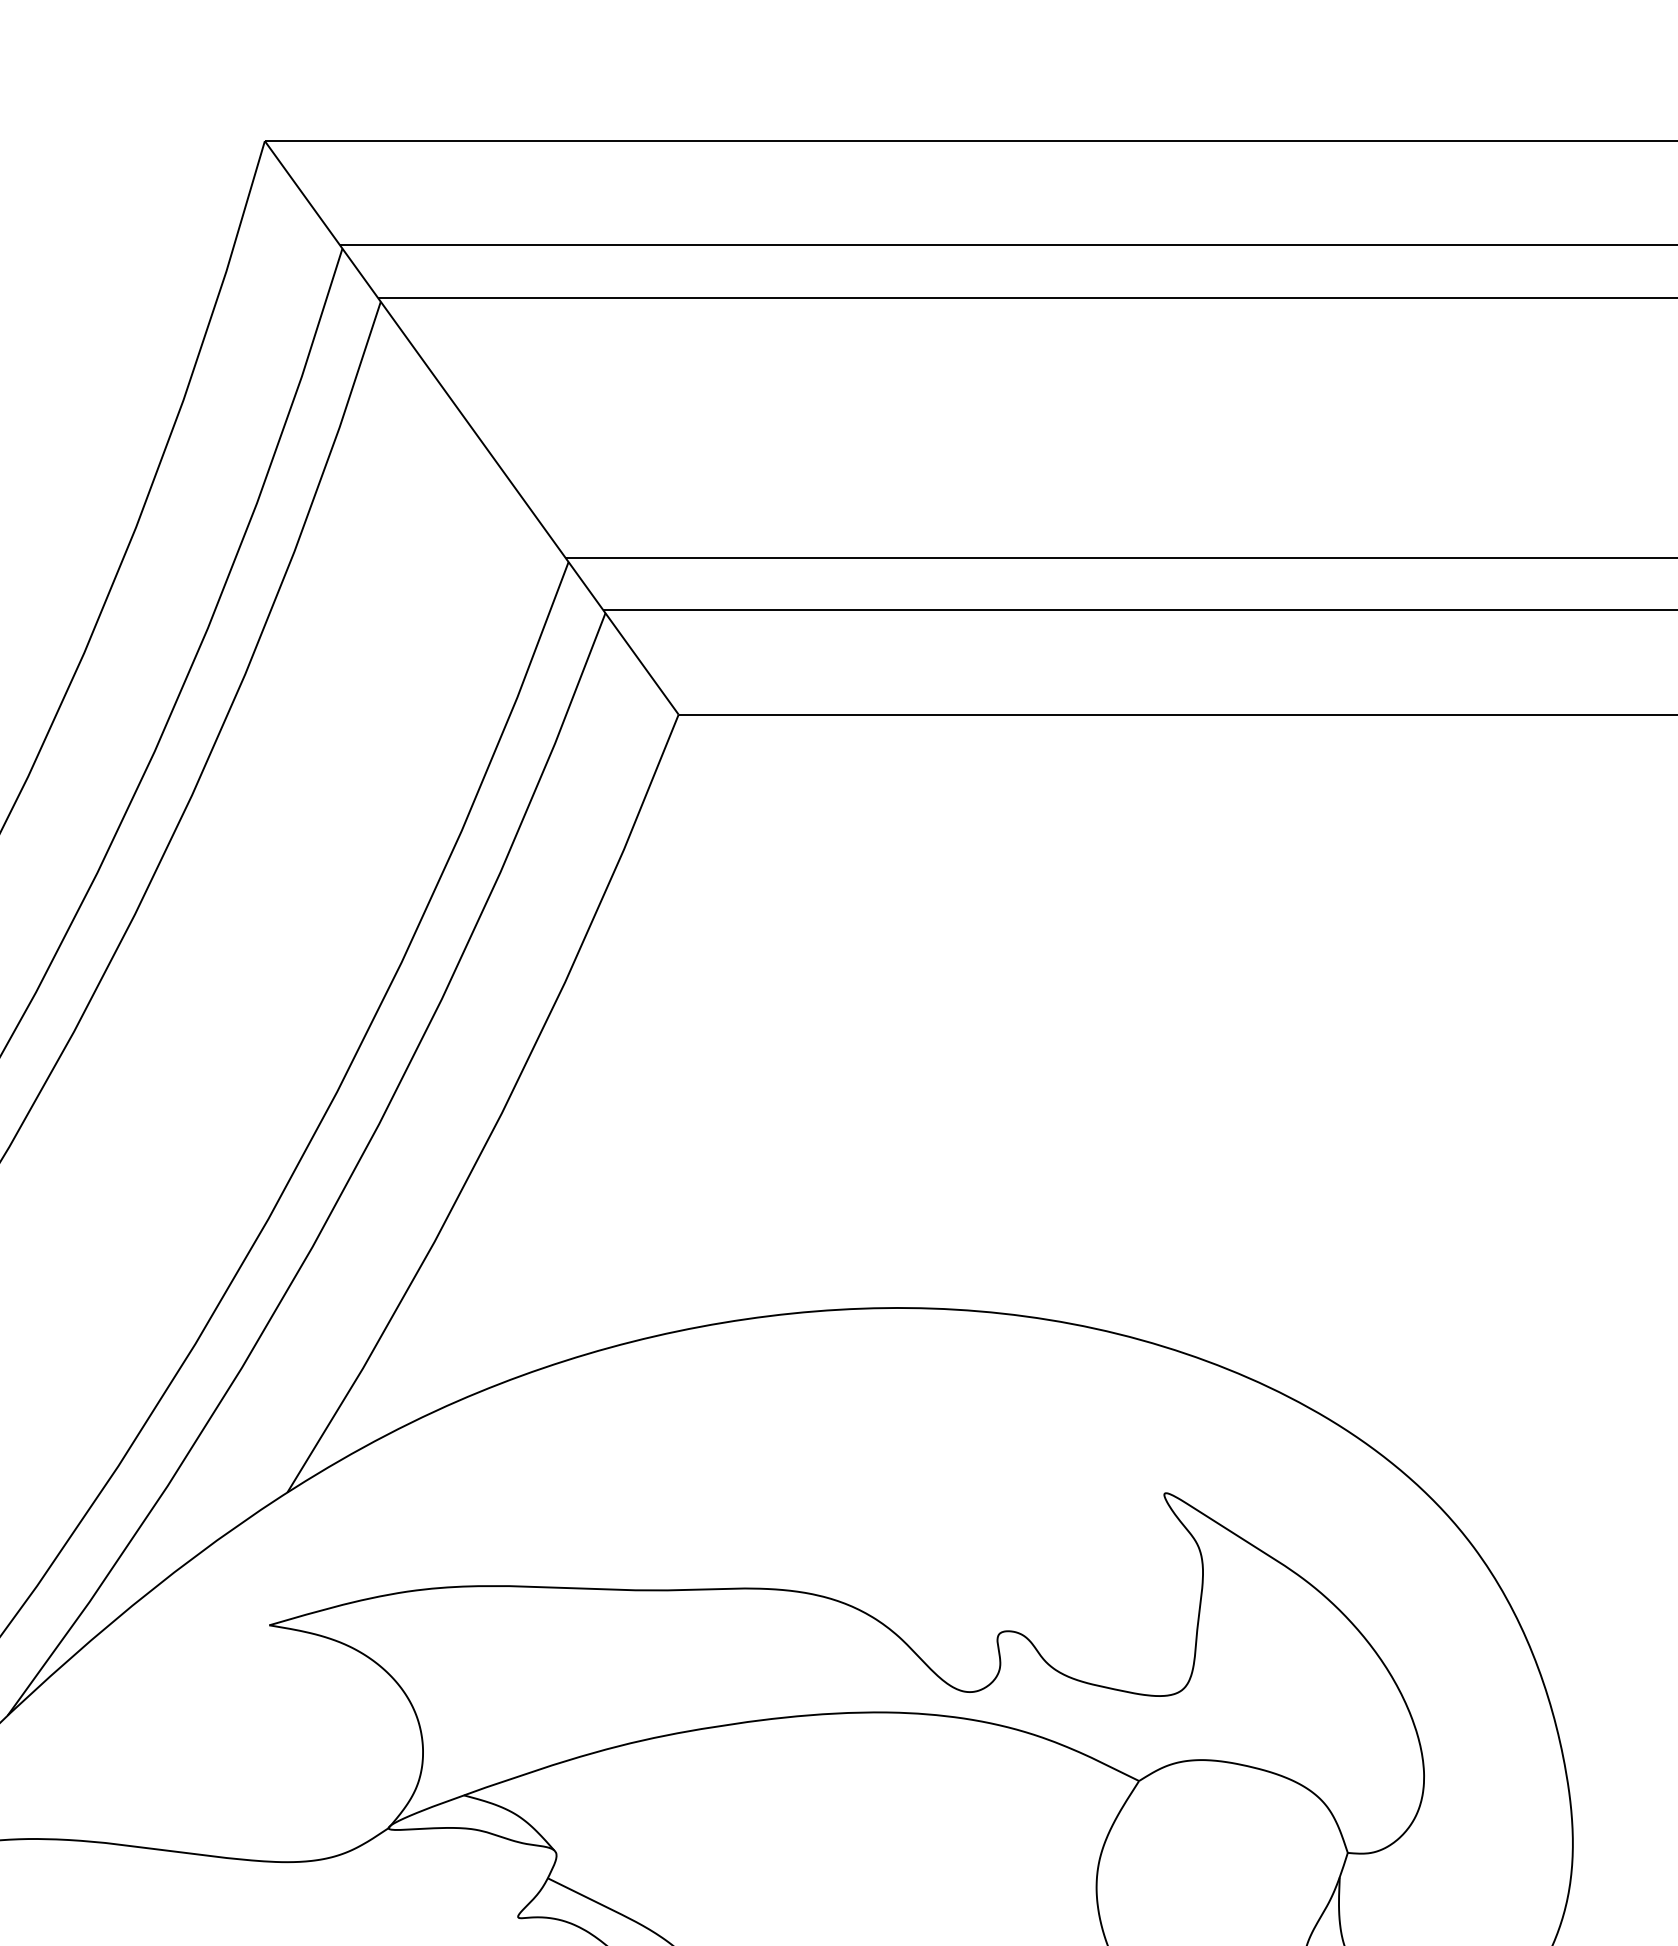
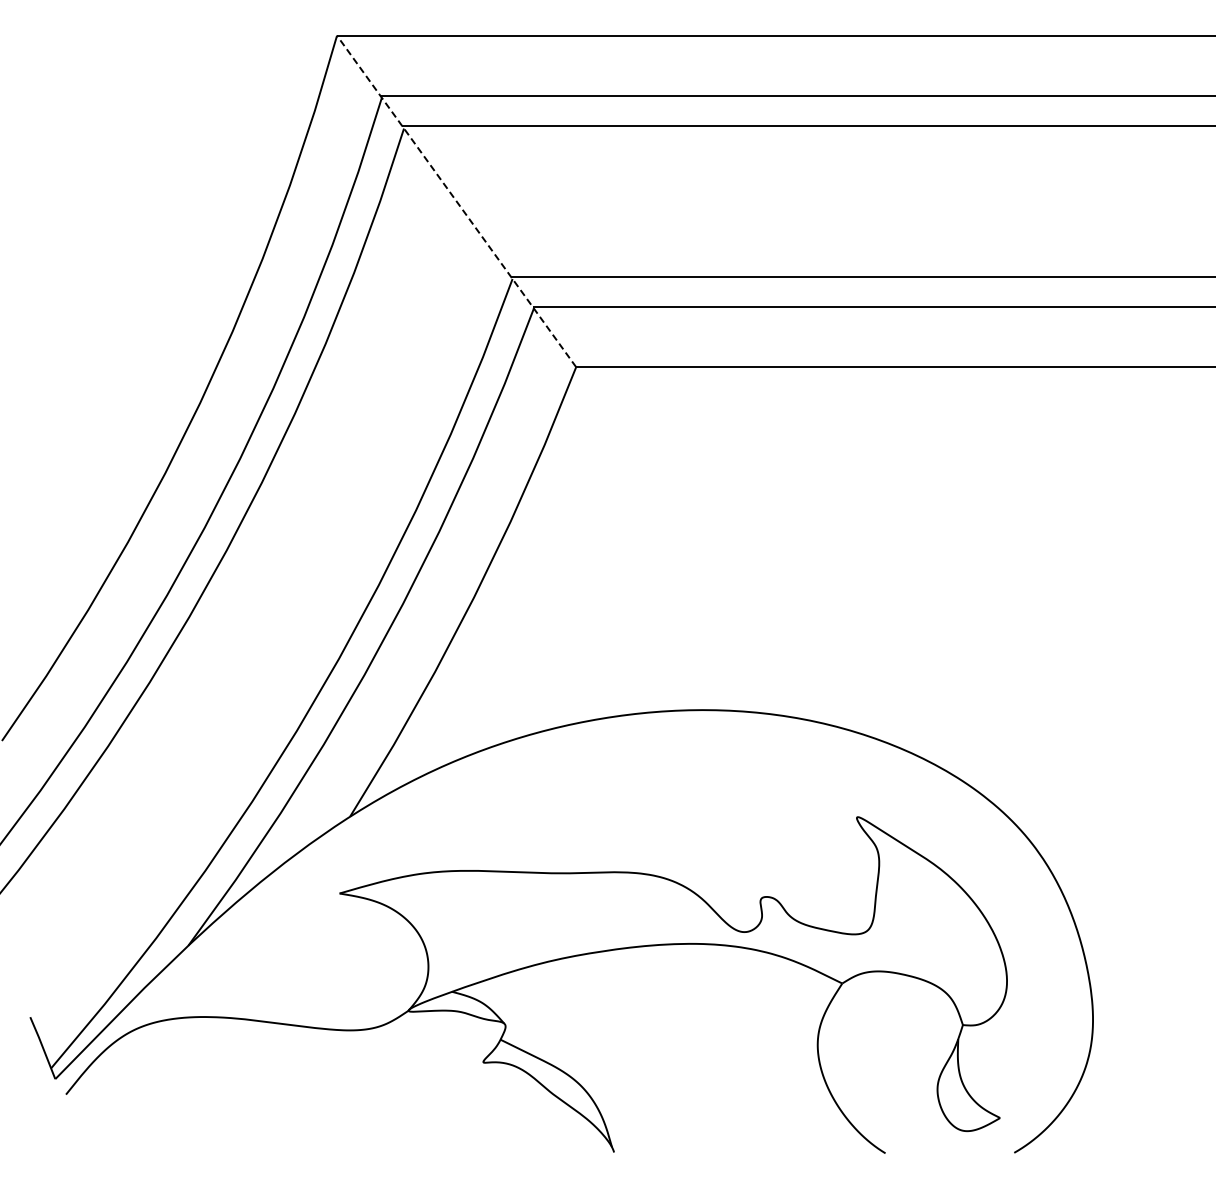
line: (471, 427) -> (456, 201), solid -> dashed

